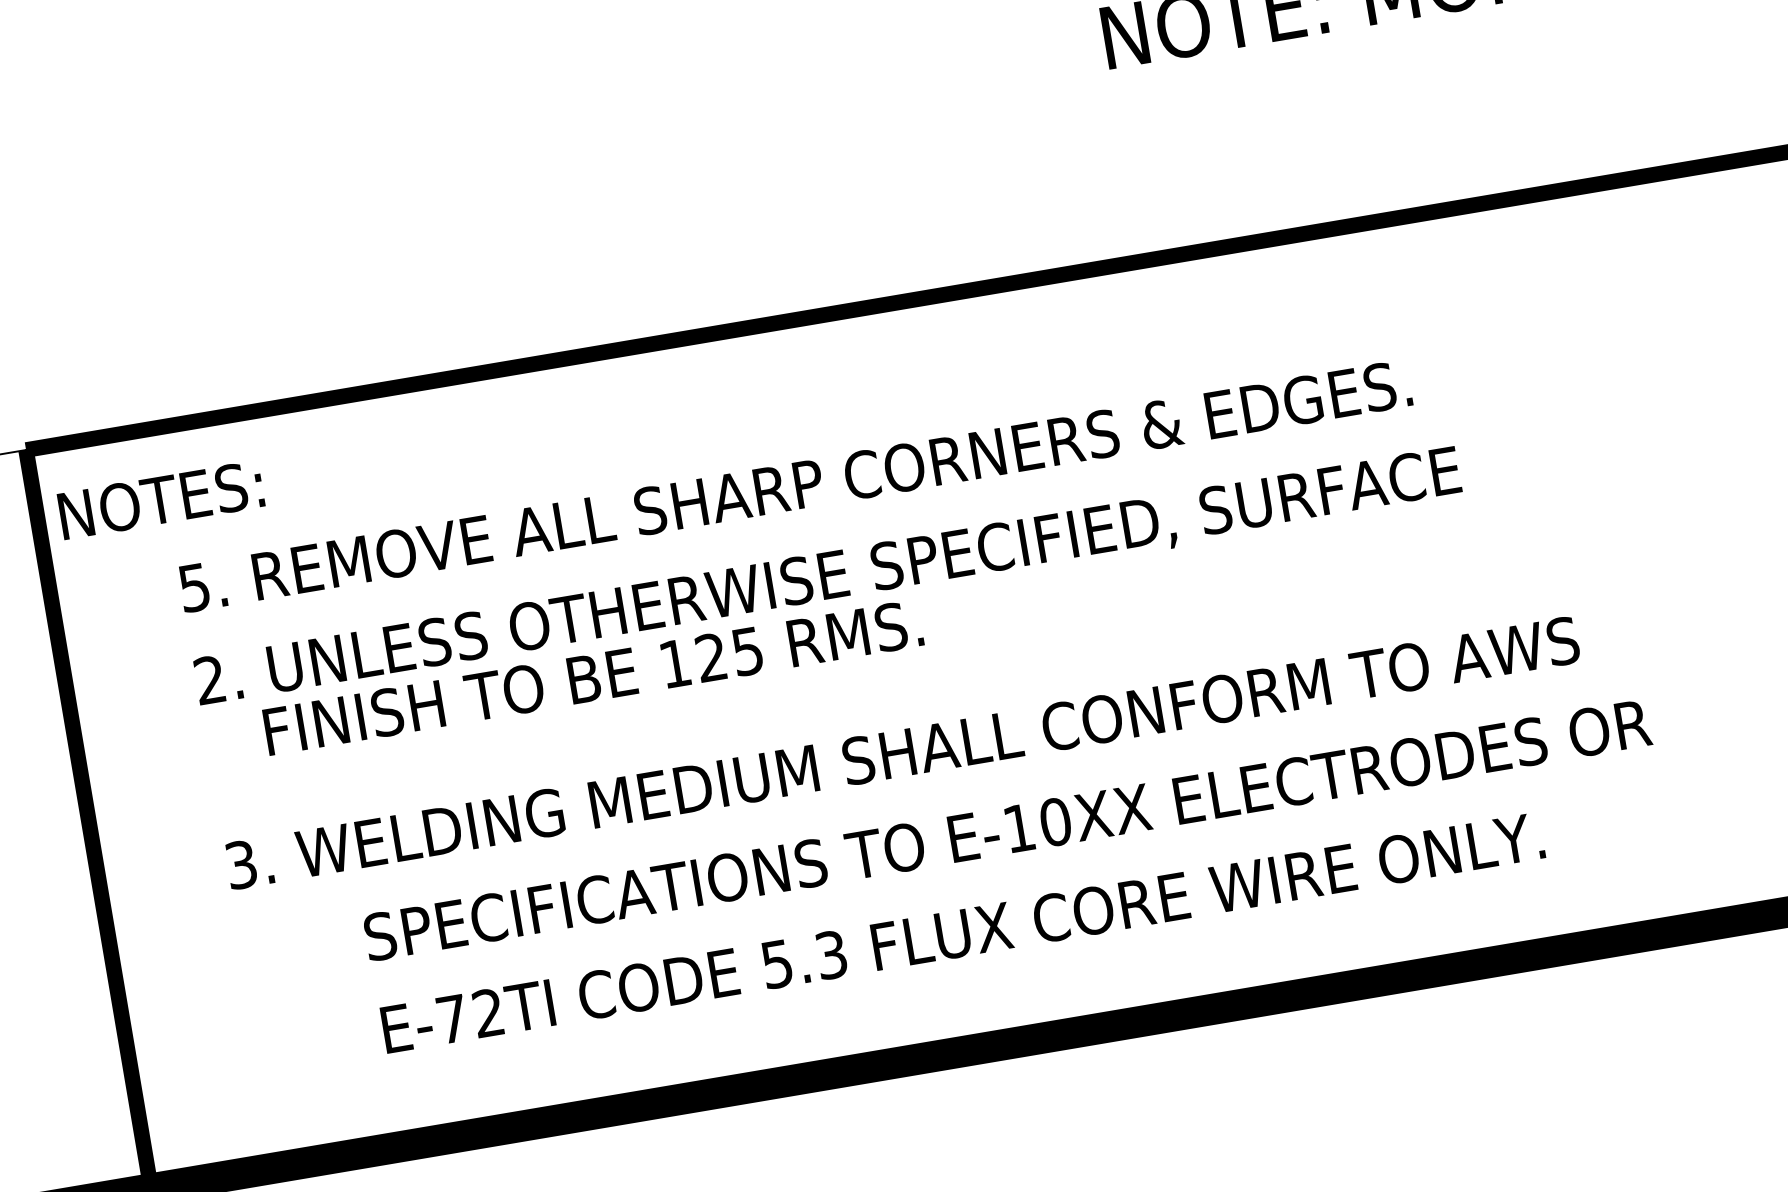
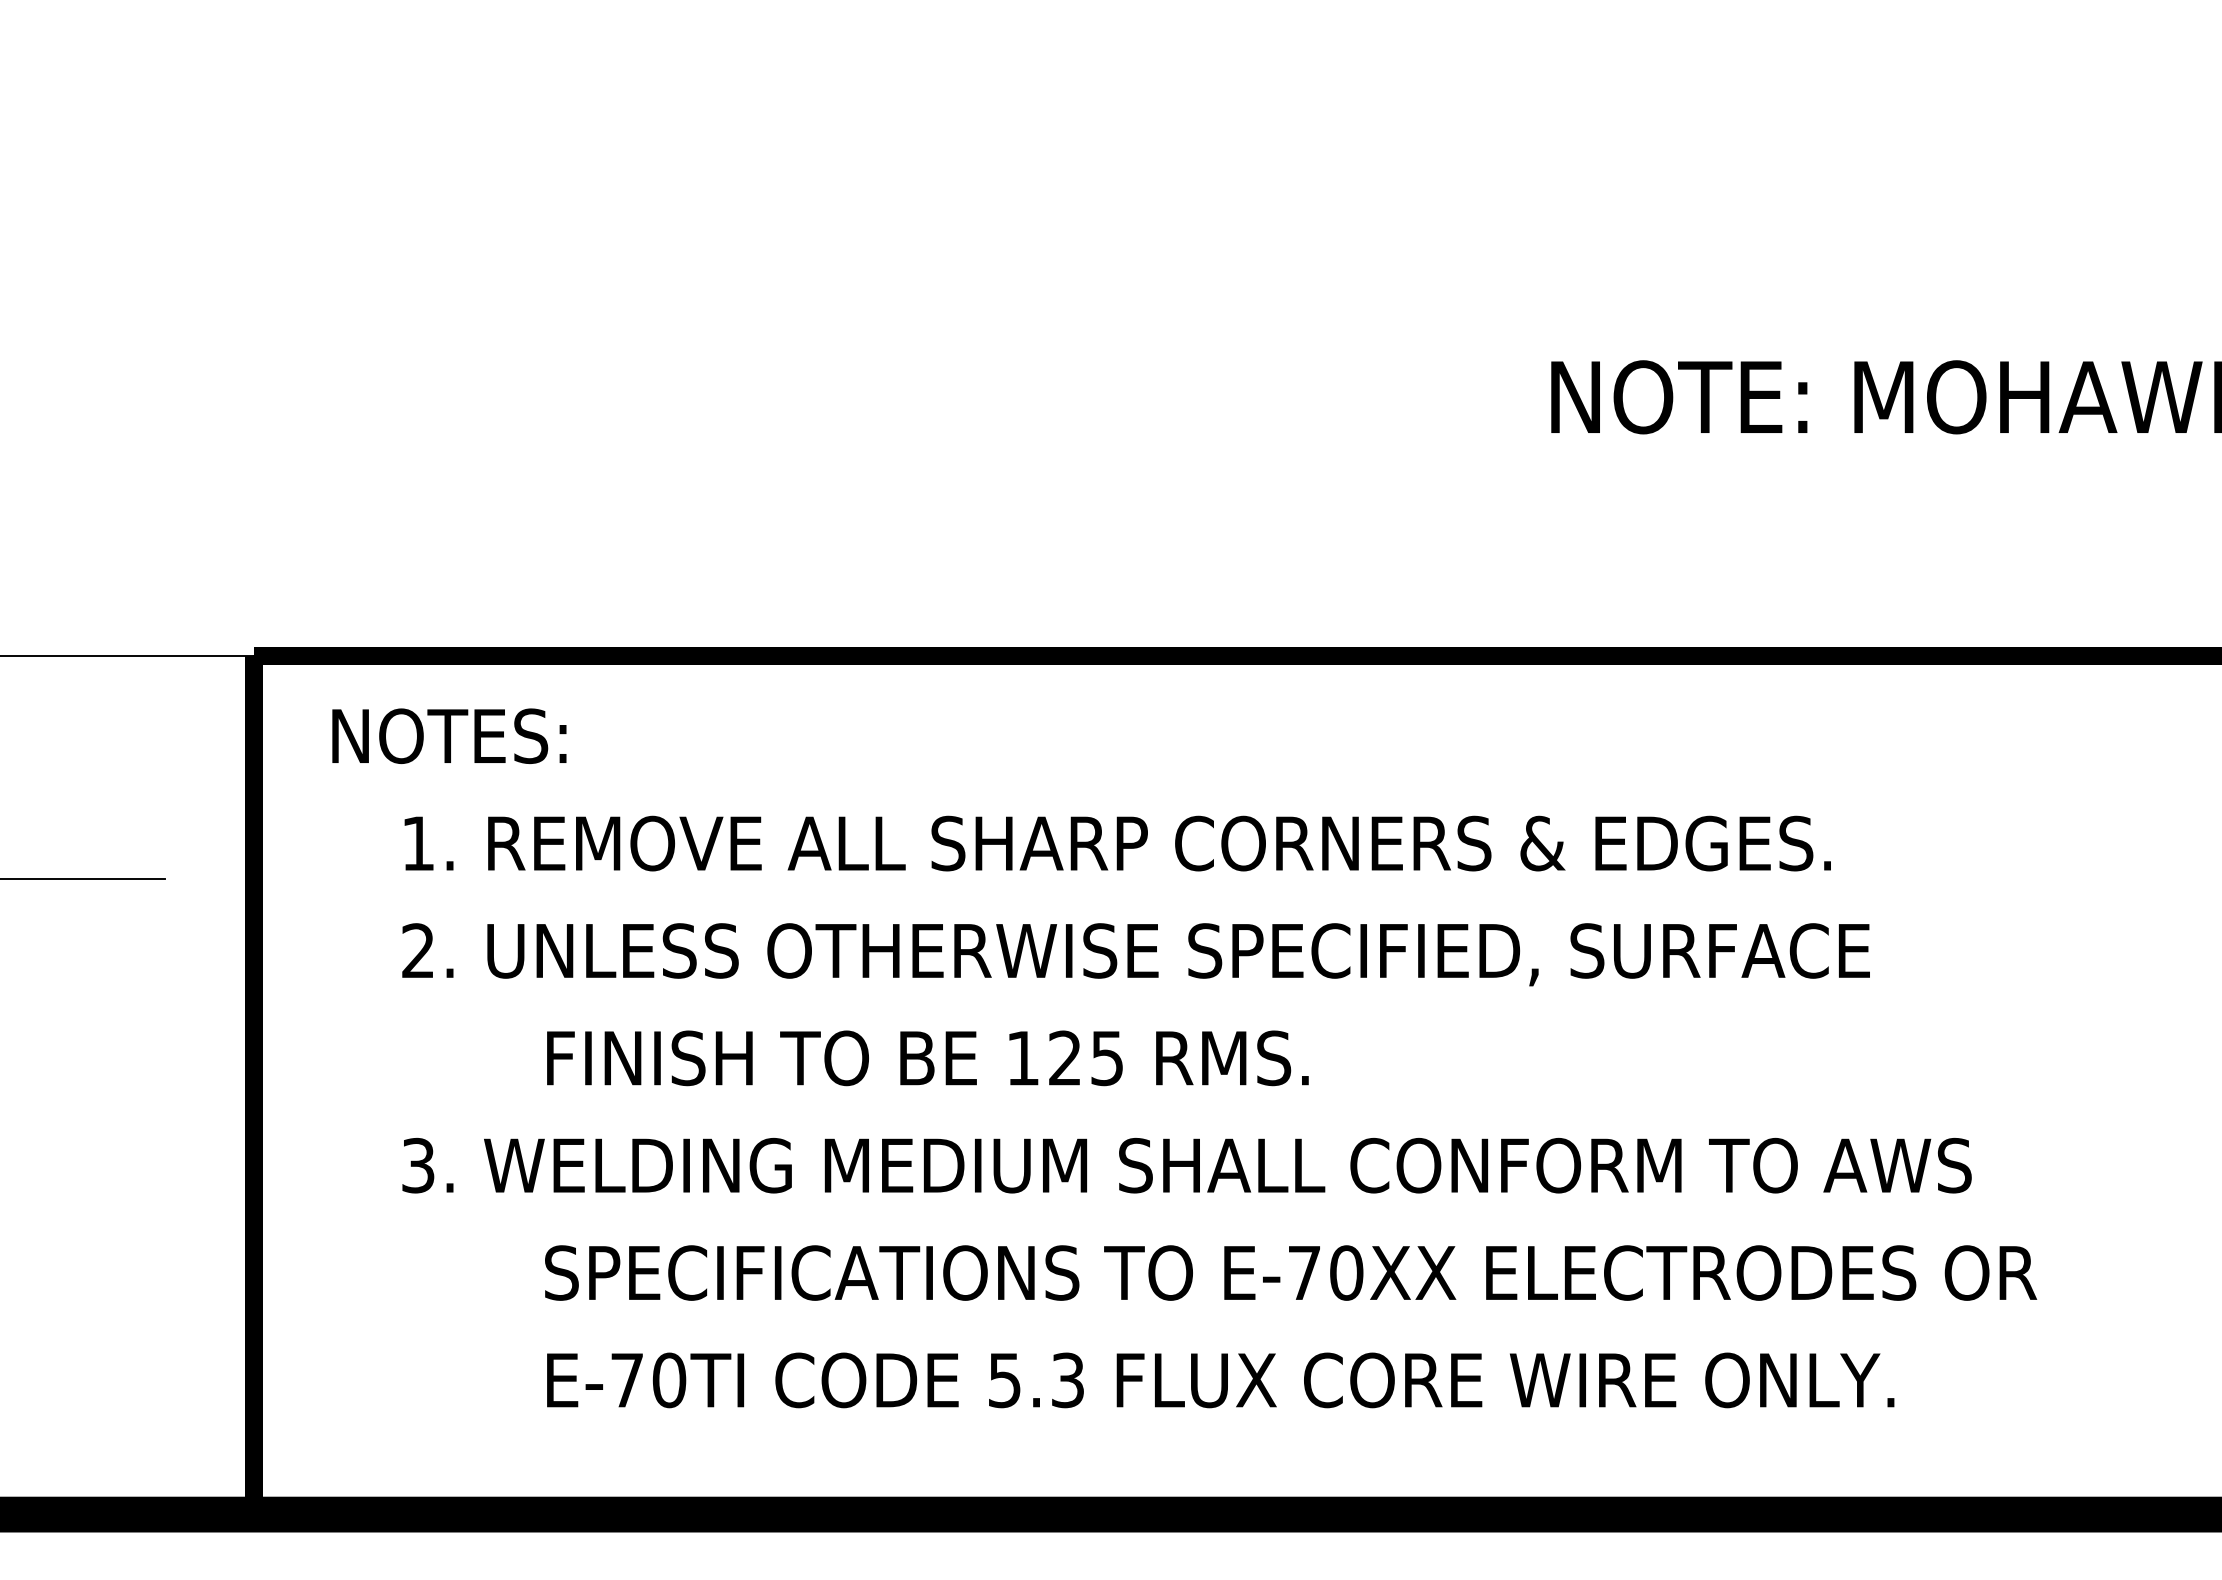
text: (161, 499) -> (449, 735), moved
text: (193, 587) -> (417, 843), 5. -> 1.
text: (593, 677) -> (927, 1058), moved
text: (1019, 827) -> (1304, 1272), E-10XX -> E-70XX
text: (488, 1013) -> (669, 1380), E-72TI -> E-70TI

